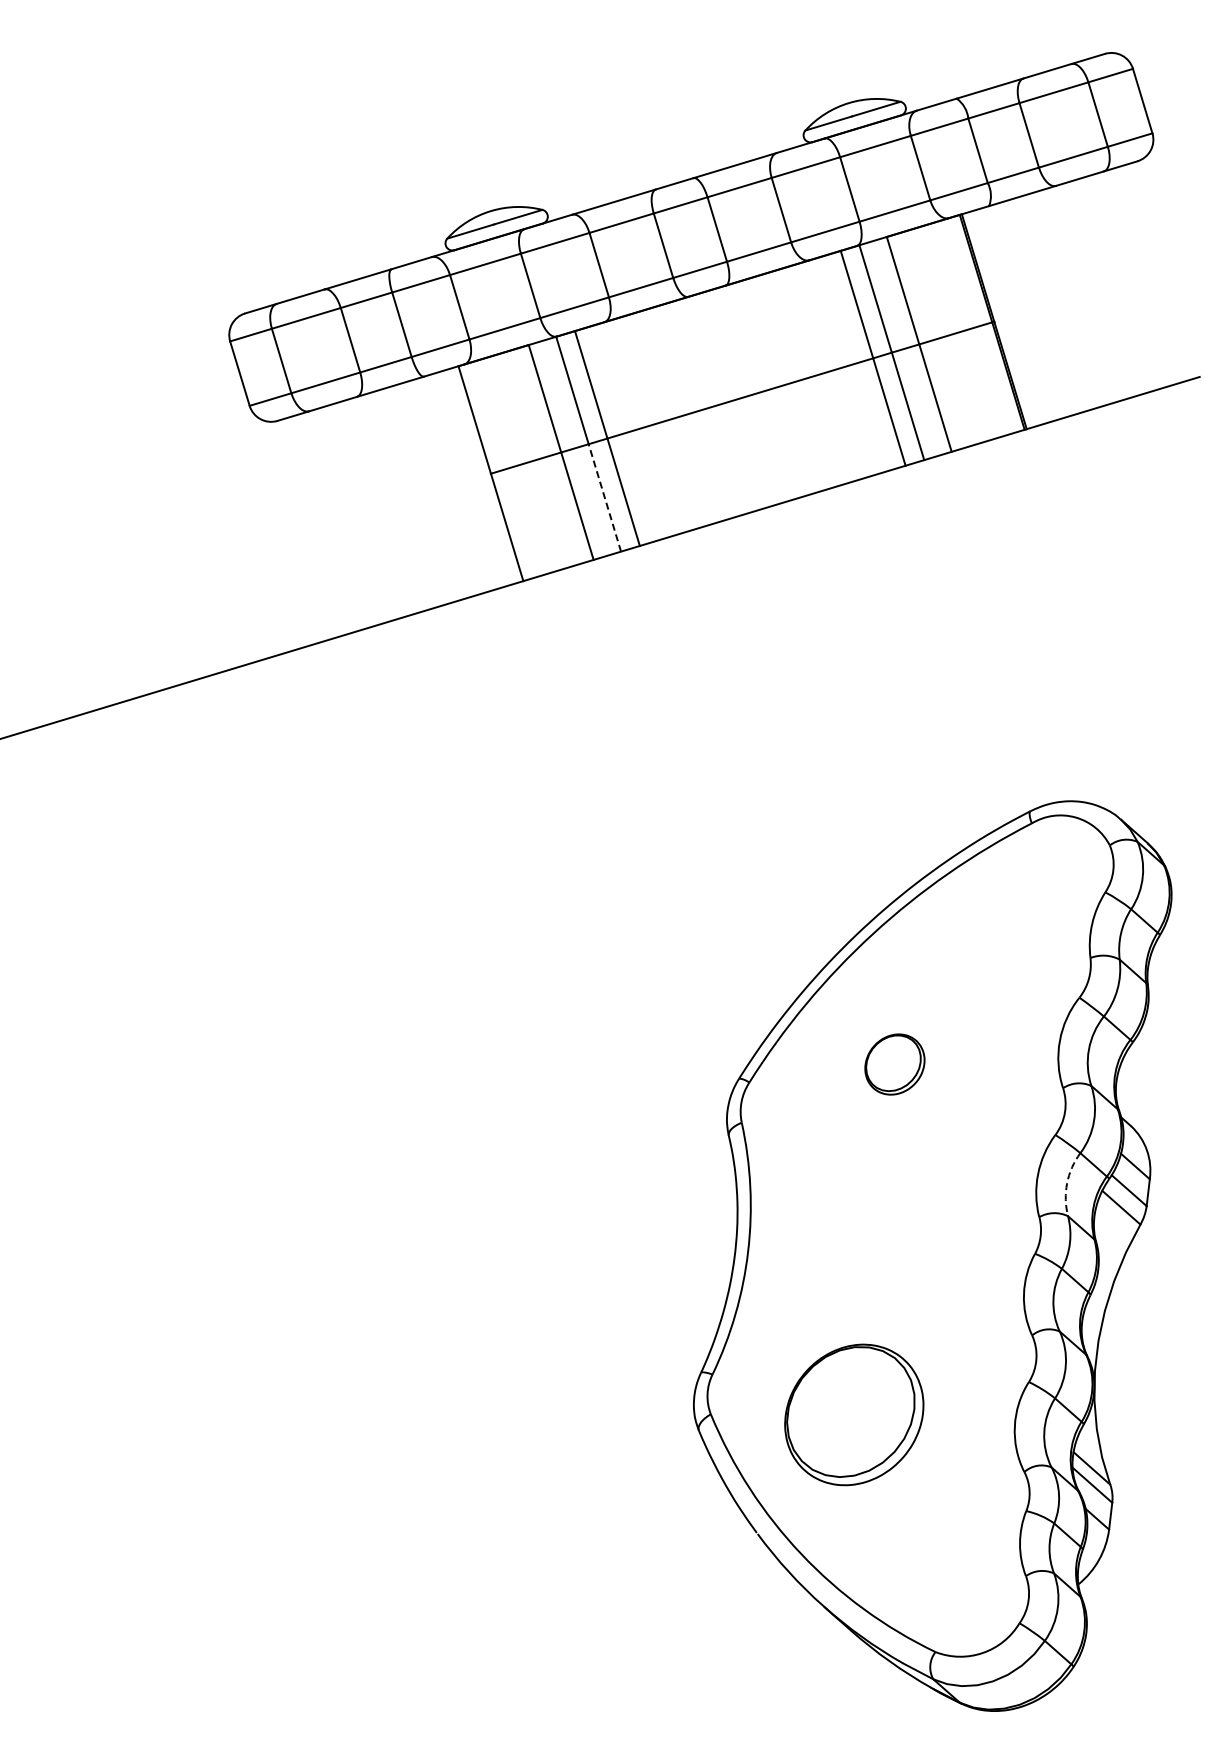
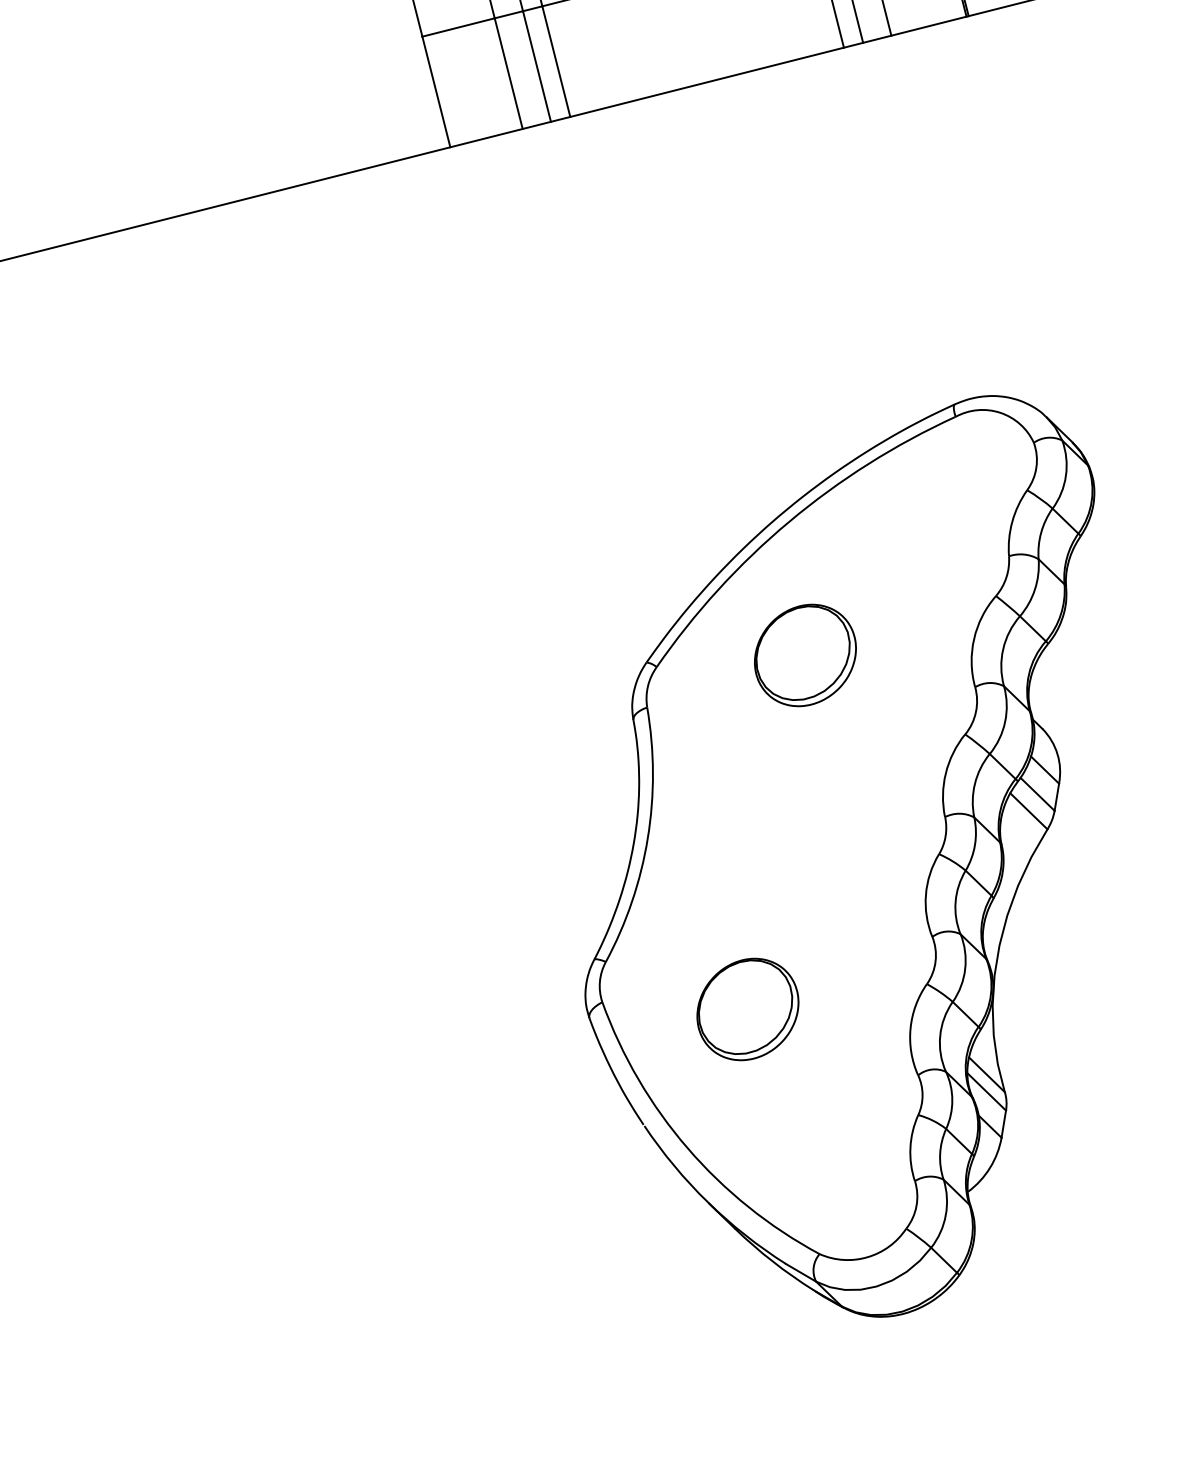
line: (604, 497) -> (536, 66), dashed -> solid
part: (894, 1064) -> (805, 655), size x1.67
arc: (1067, 1183) -> (975, 784), dashed -> solid
part: (853, 1414) -> (747, 1009), size x0.71

